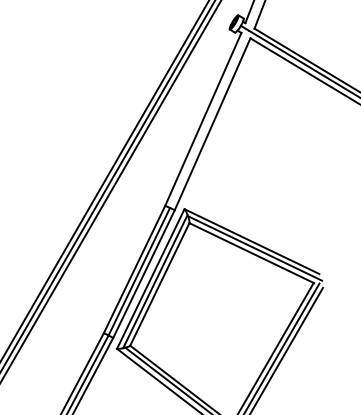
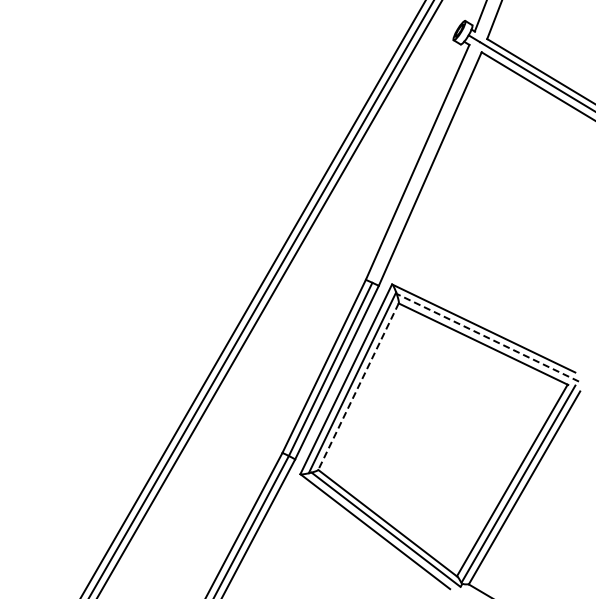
line: (254, 248) -> (487, 337), solid -> dashed
line: (159, 284) -> (358, 386), solid -> dashed

